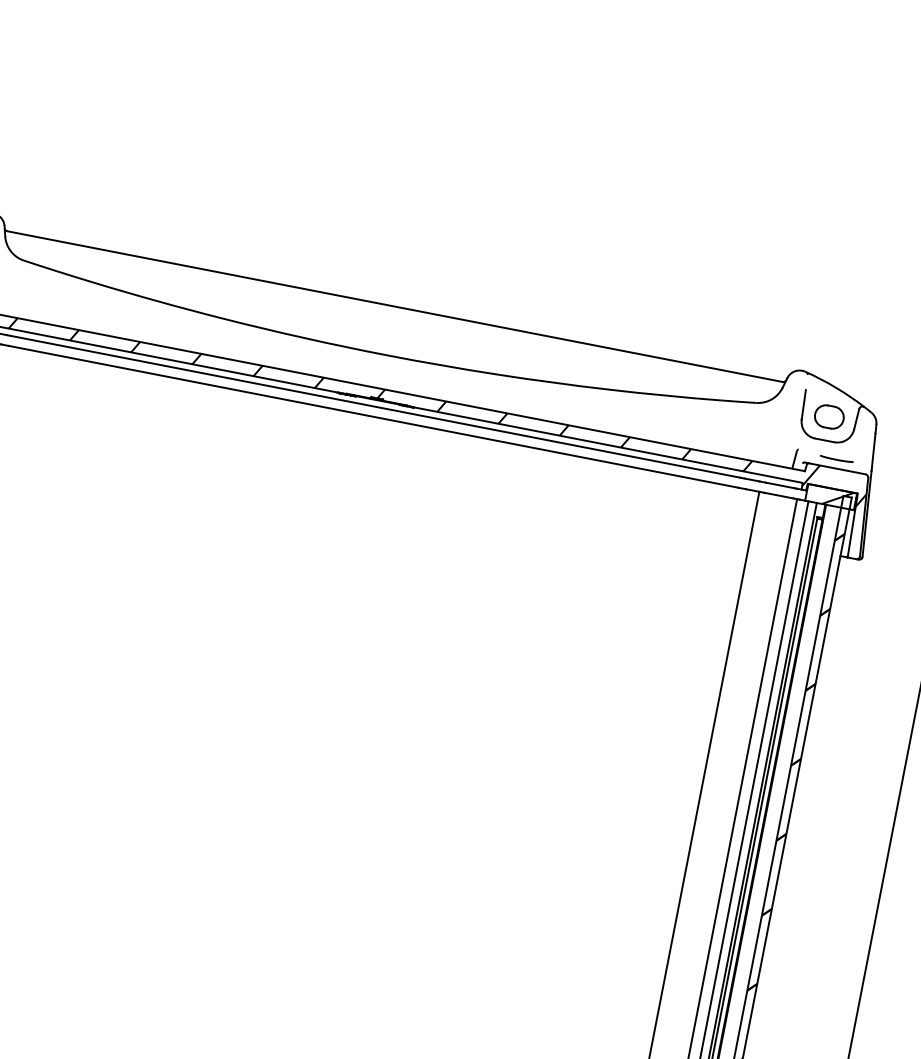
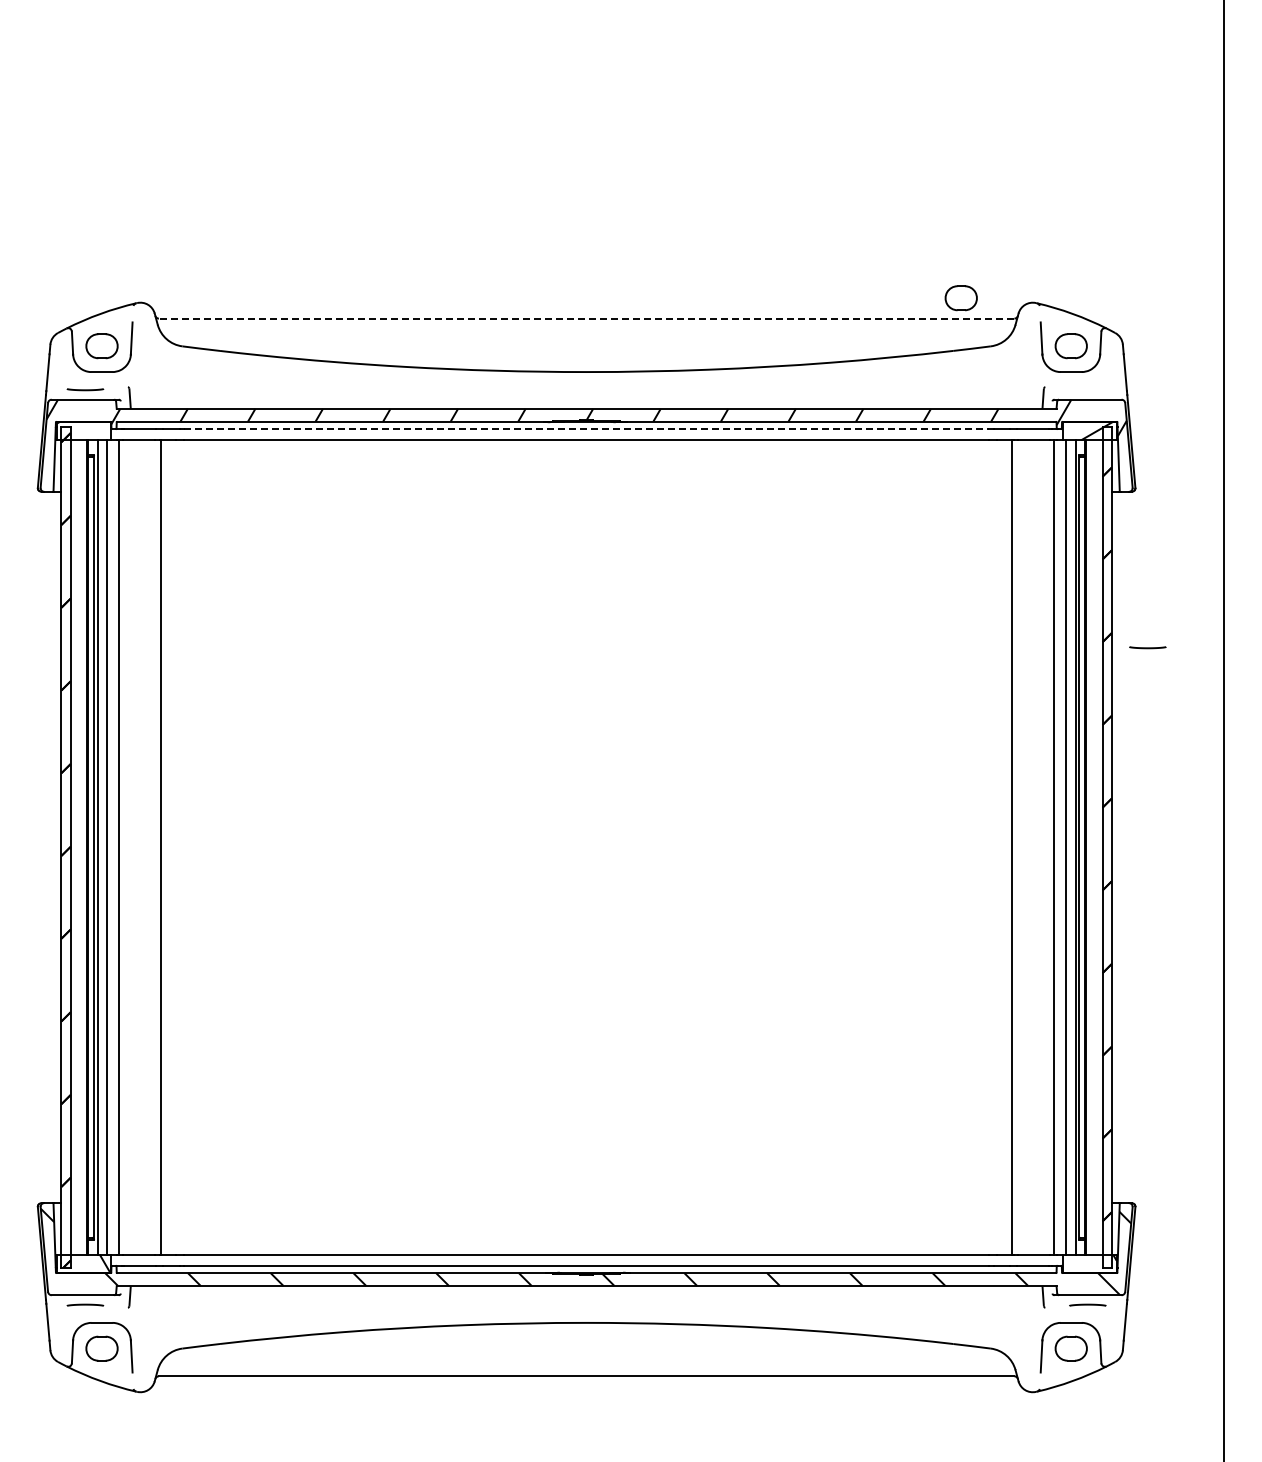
line: (394, 306) -> (586, 318), solid -> dashed
part: (737, 354) -> (960, 298), added
line: (376, 407) -> (587, 429), solid -> dashed
line: (836, 459) -> (1147, 647), moved

